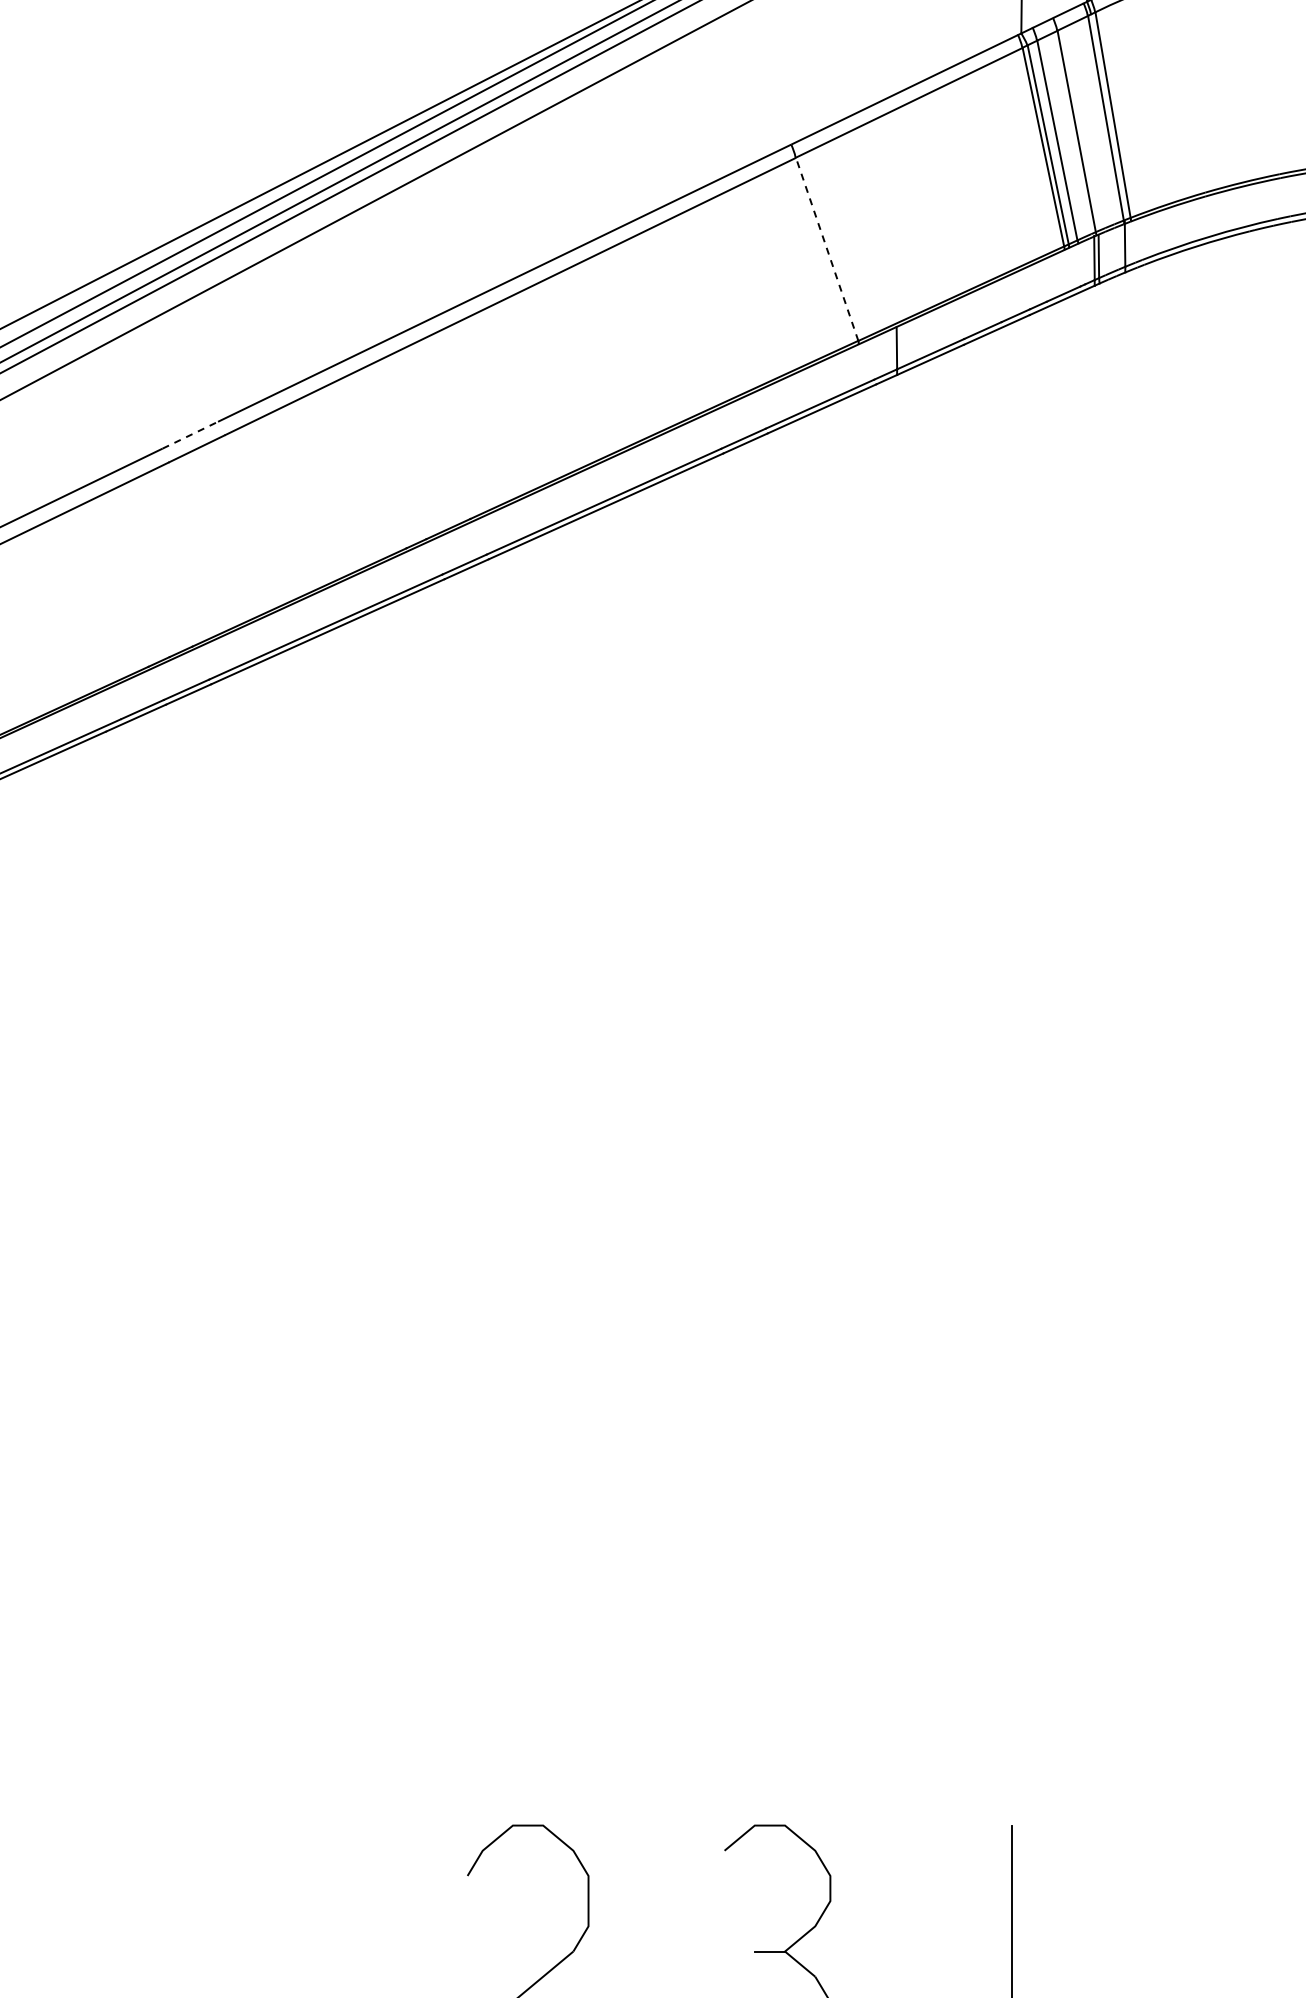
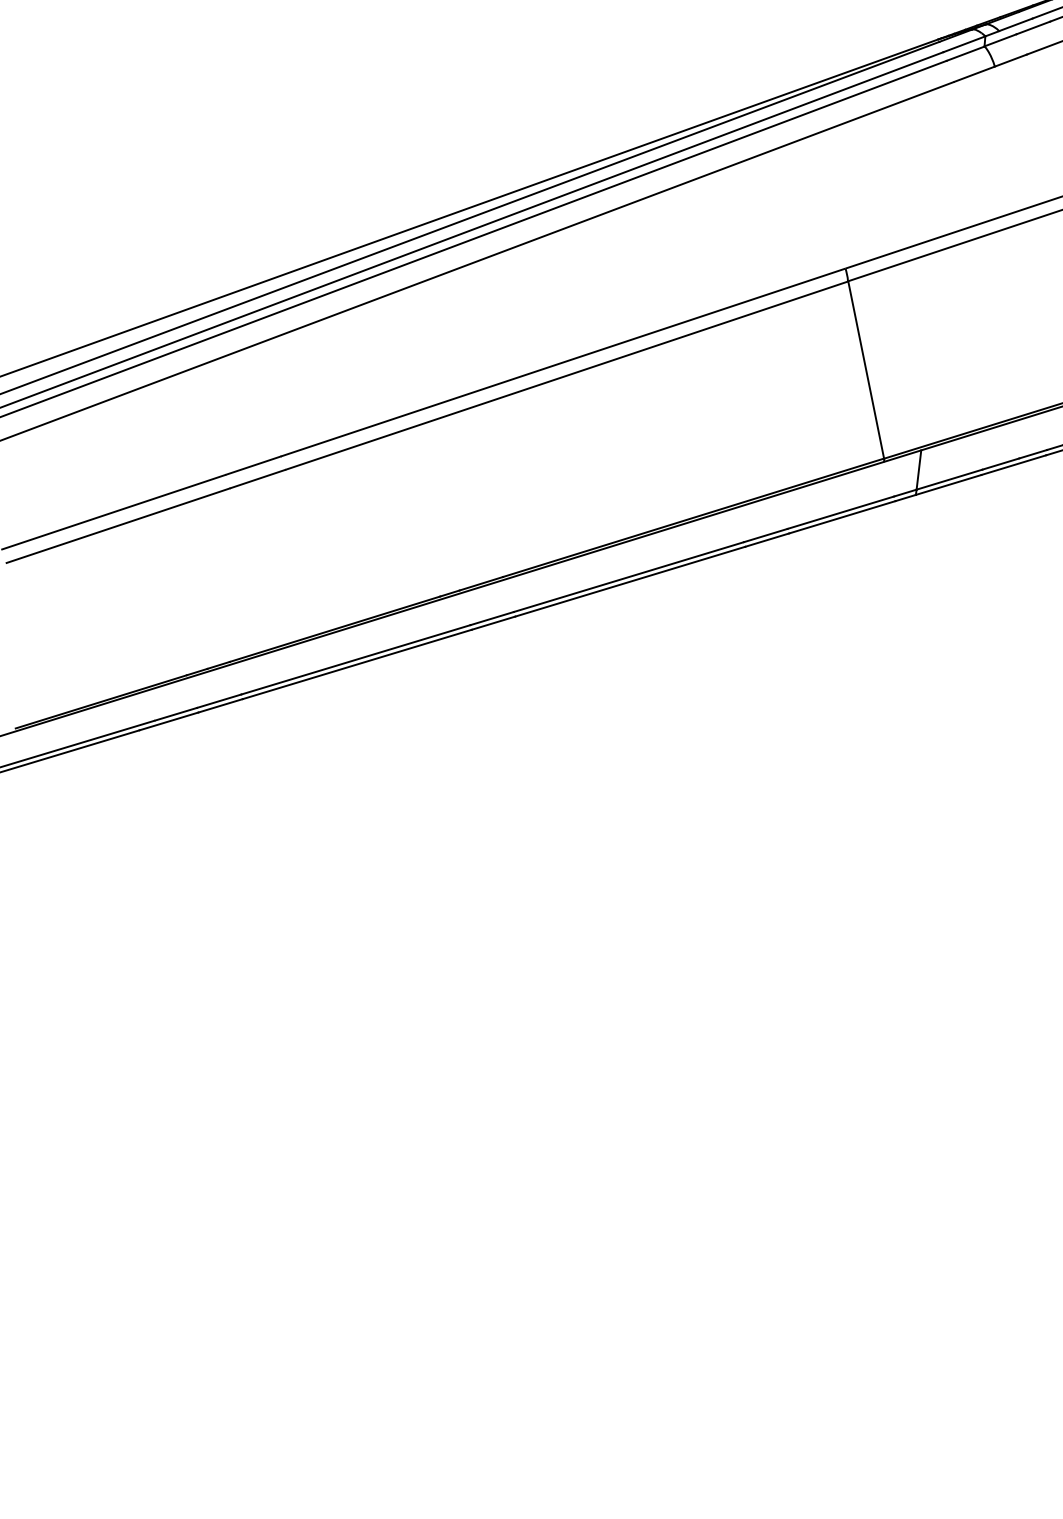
line: (827, 249) -> (866, 370), dashed -> solid
line: (190, 435) -> (253, 465), dashed -> solid

